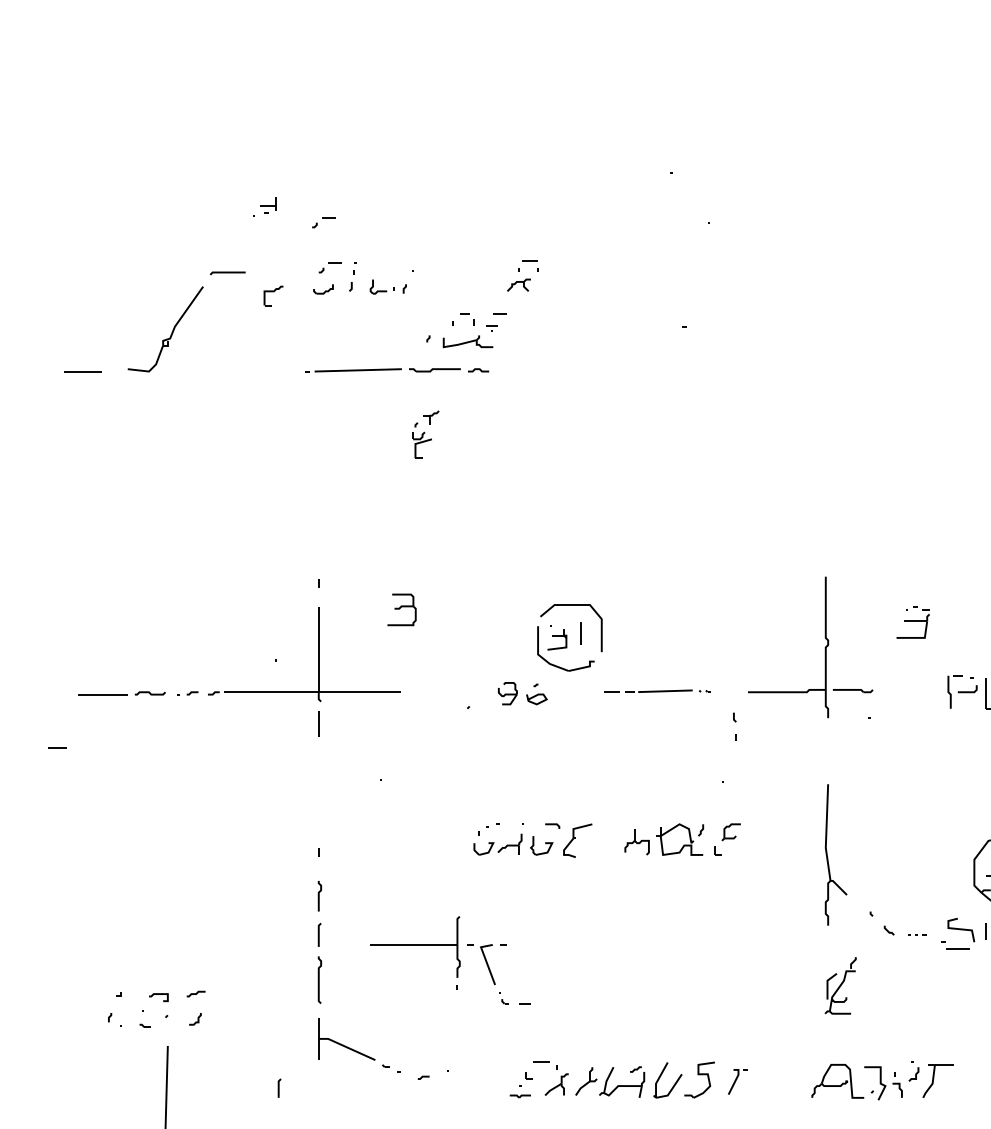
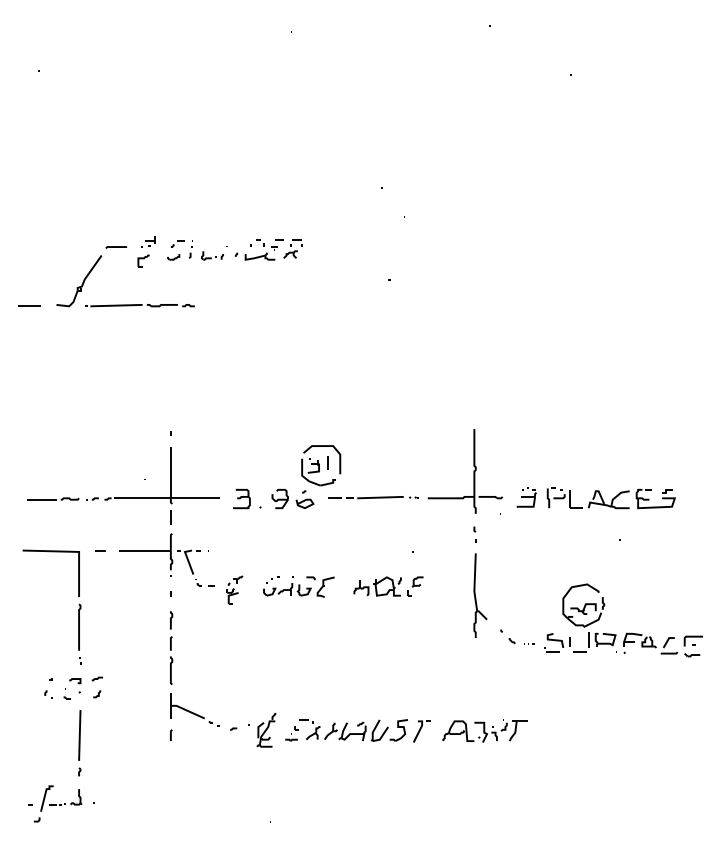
part: (264, 206) -> (148, 241), moved
part: (323, 221) -> (173, 216), removed
part: (465, 330) -> (258, 249), moved
part: (396, 370) -> (139, 305), moved
part: (425, 433) -> (234, 589), moved
part: (401, 610) -> (241, 499), moved
part: (912, 622) -> (526, 497), moved
part: (657, 690) -> (373, 497), size x1.43
part: (521, 694) -> (292, 499), size x1.43
part: (734, 725) -> (474, 534), moved
line: (57, 747) -> (100, 550), moved
part: (164, 869) -> (78, 604), added
part: (450, 959) -> (166, 559), moved
part: (841, 986) -> (266, 730), moved
part: (881, 1080) -> (484, 730), moved
part: (737, 1081) -> (421, 731), size x1.43
line: (279, 1088) -> (171, 735), moved

